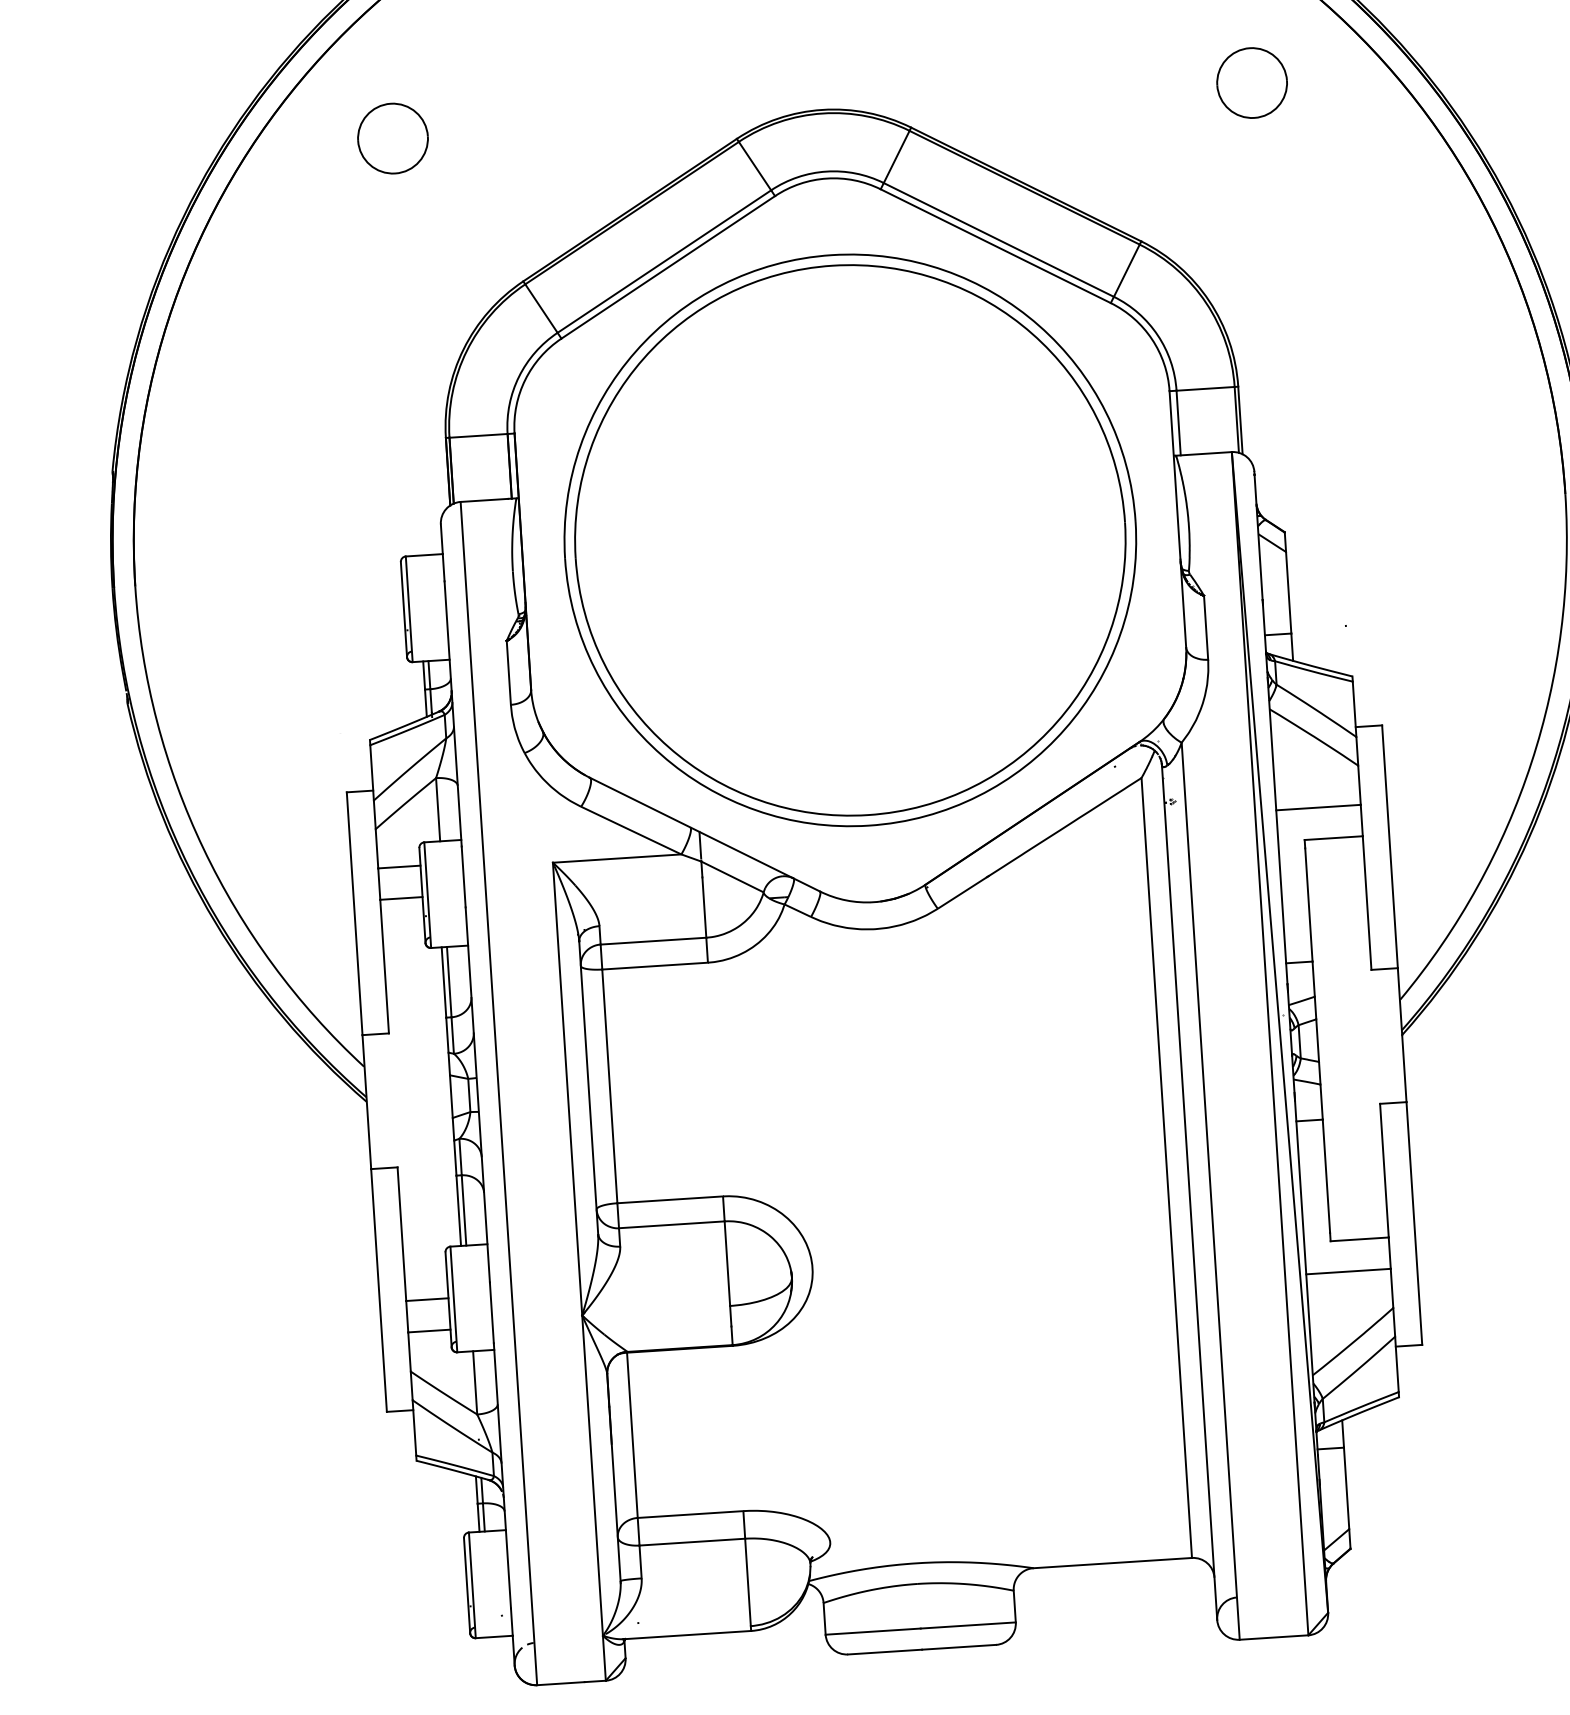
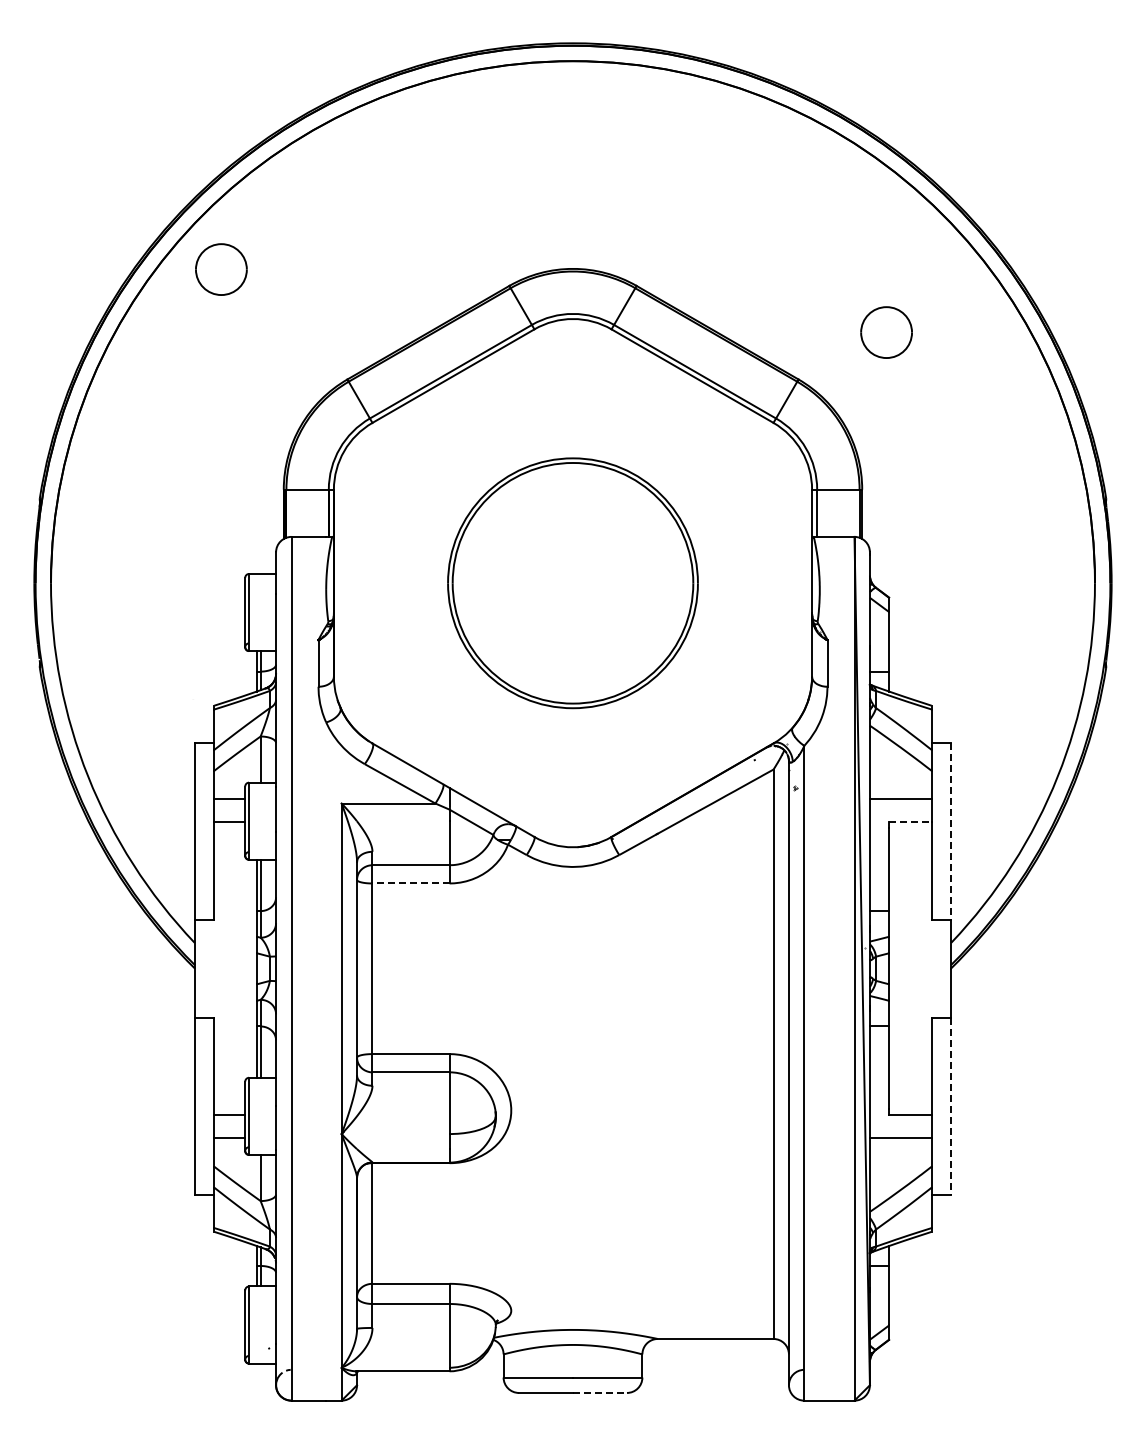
part: (1252, 82) -> (886, 332), moved
part: (393, 138) -> (221, 269), moved
part: (849, 540) -> (572, 583), size x0.6
line: (1333, 838) -> (910, 822), solid -> dashed
line: (1389, 847) -> (950, 831), solid -> dashed
line: (655, 966) -> (411, 883), solid -> dashed
line: (1413, 1223) -> (950, 1106), solid -> dashed
line: (958, 1646) -> (599, 1392), solid -> dashed

